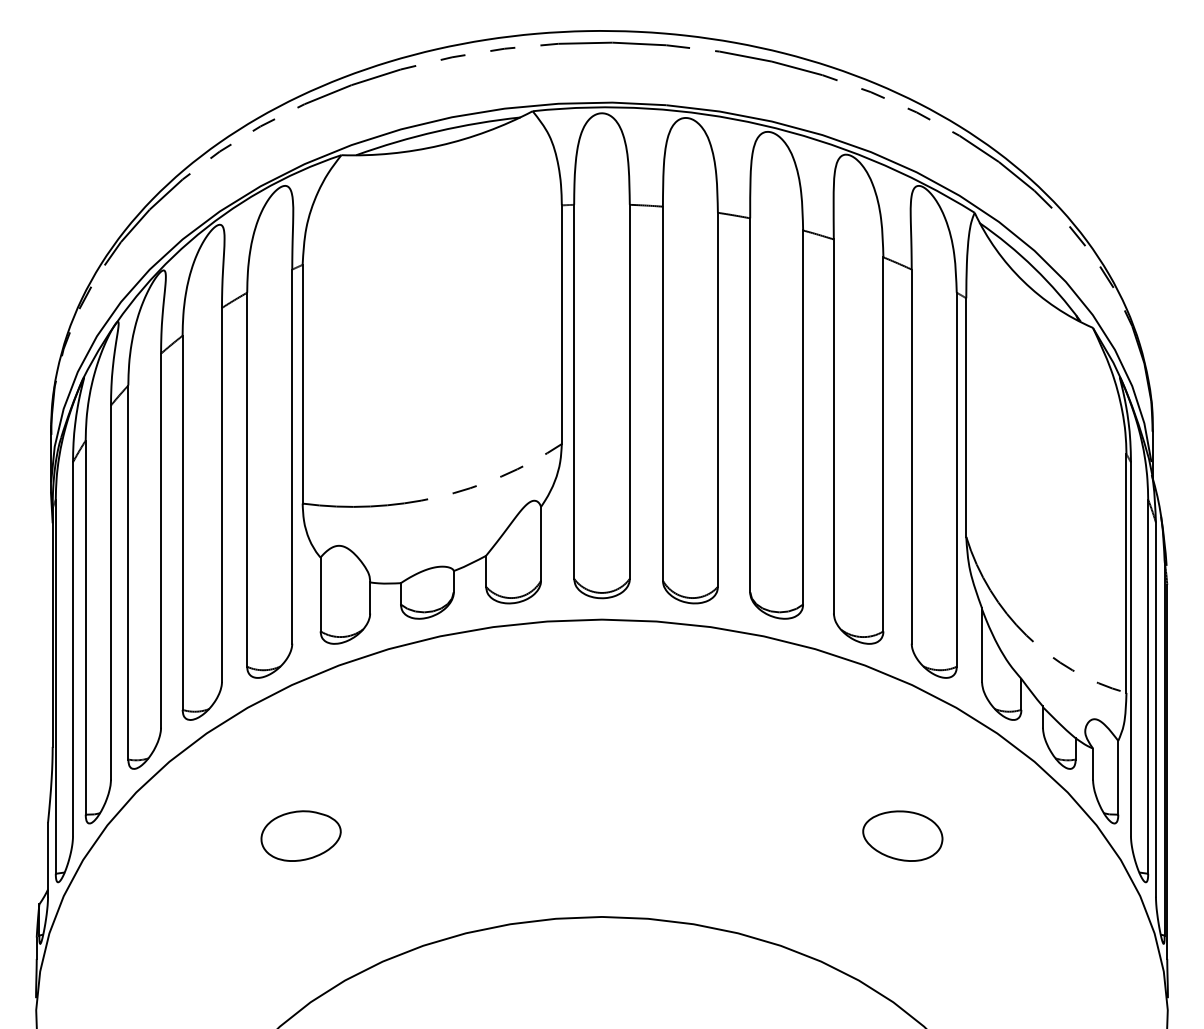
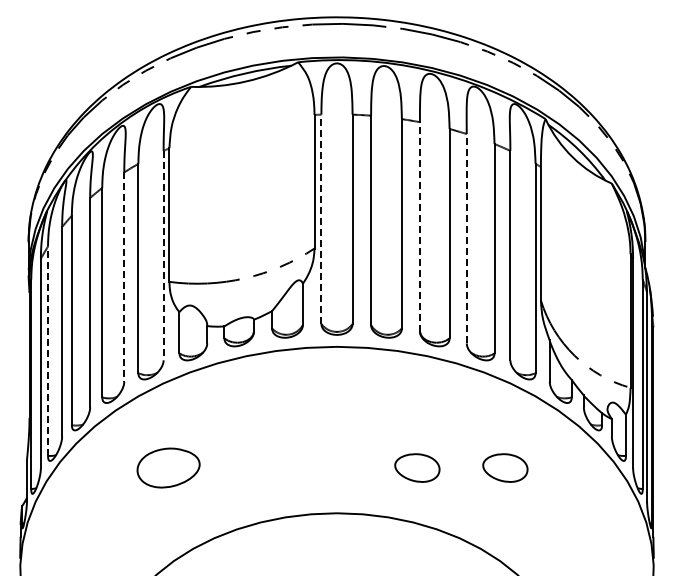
line: (574, 392) -> (321, 219), solid -> dashed
line: (749, 404) -> (419, 226), solid -> dashed
line: (833, 426) -> (466, 238), solid -> dashed
line: (292, 456) -> (163, 255), solid -> dashed
line: (222, 495) -> (124, 277), solid -> dashed
line: (86, 627) -> (48, 351), solid -> dashed
part: (300, 835) -> (168, 467), size x1.4
part: (745, 835) -> (417, 467), added

